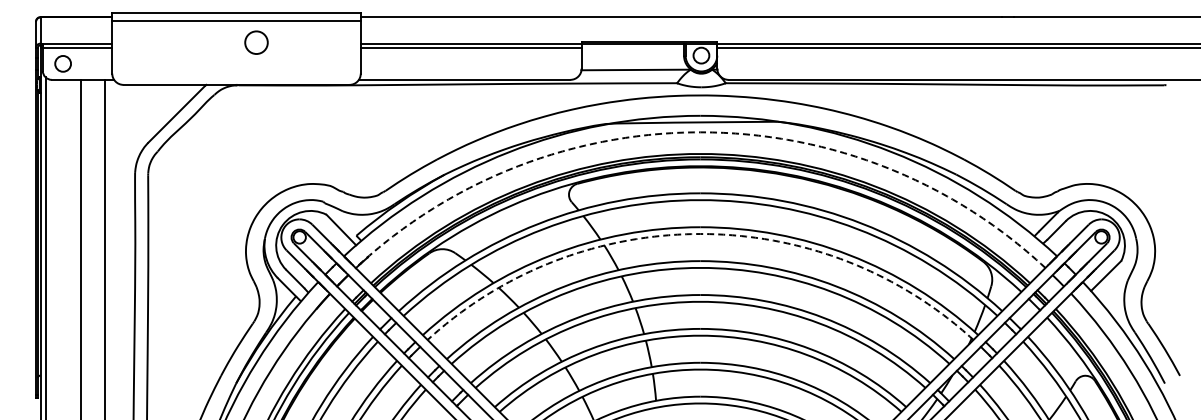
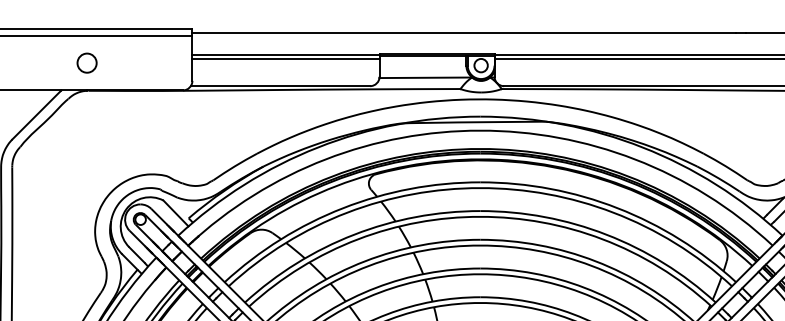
circle: (256, 42) -> (87, 62), moved
arc: (700, 132) -> (480, 130), dashed -> solid
arc: (700, 234) -> (480, 217), dashed -> solid

